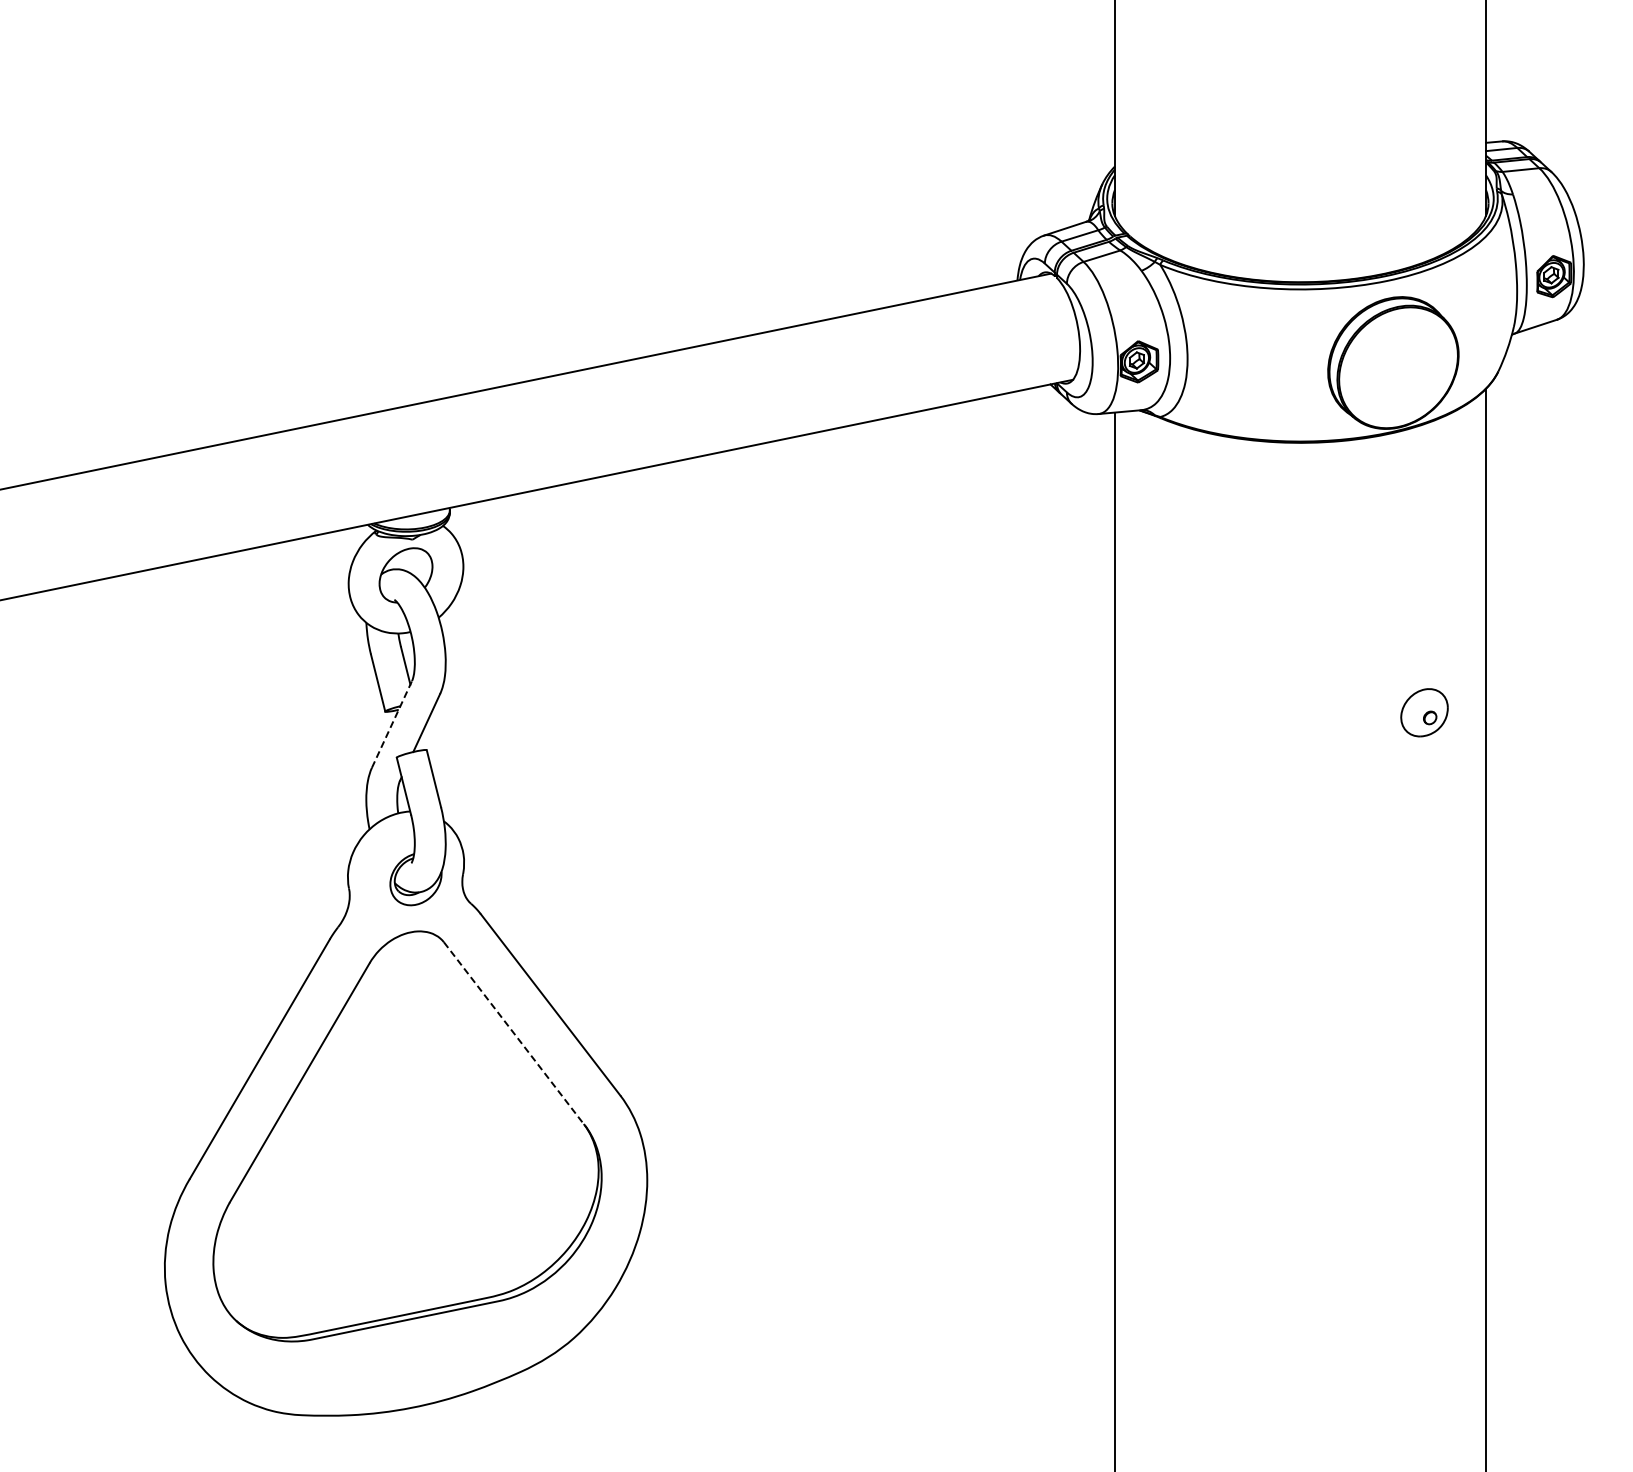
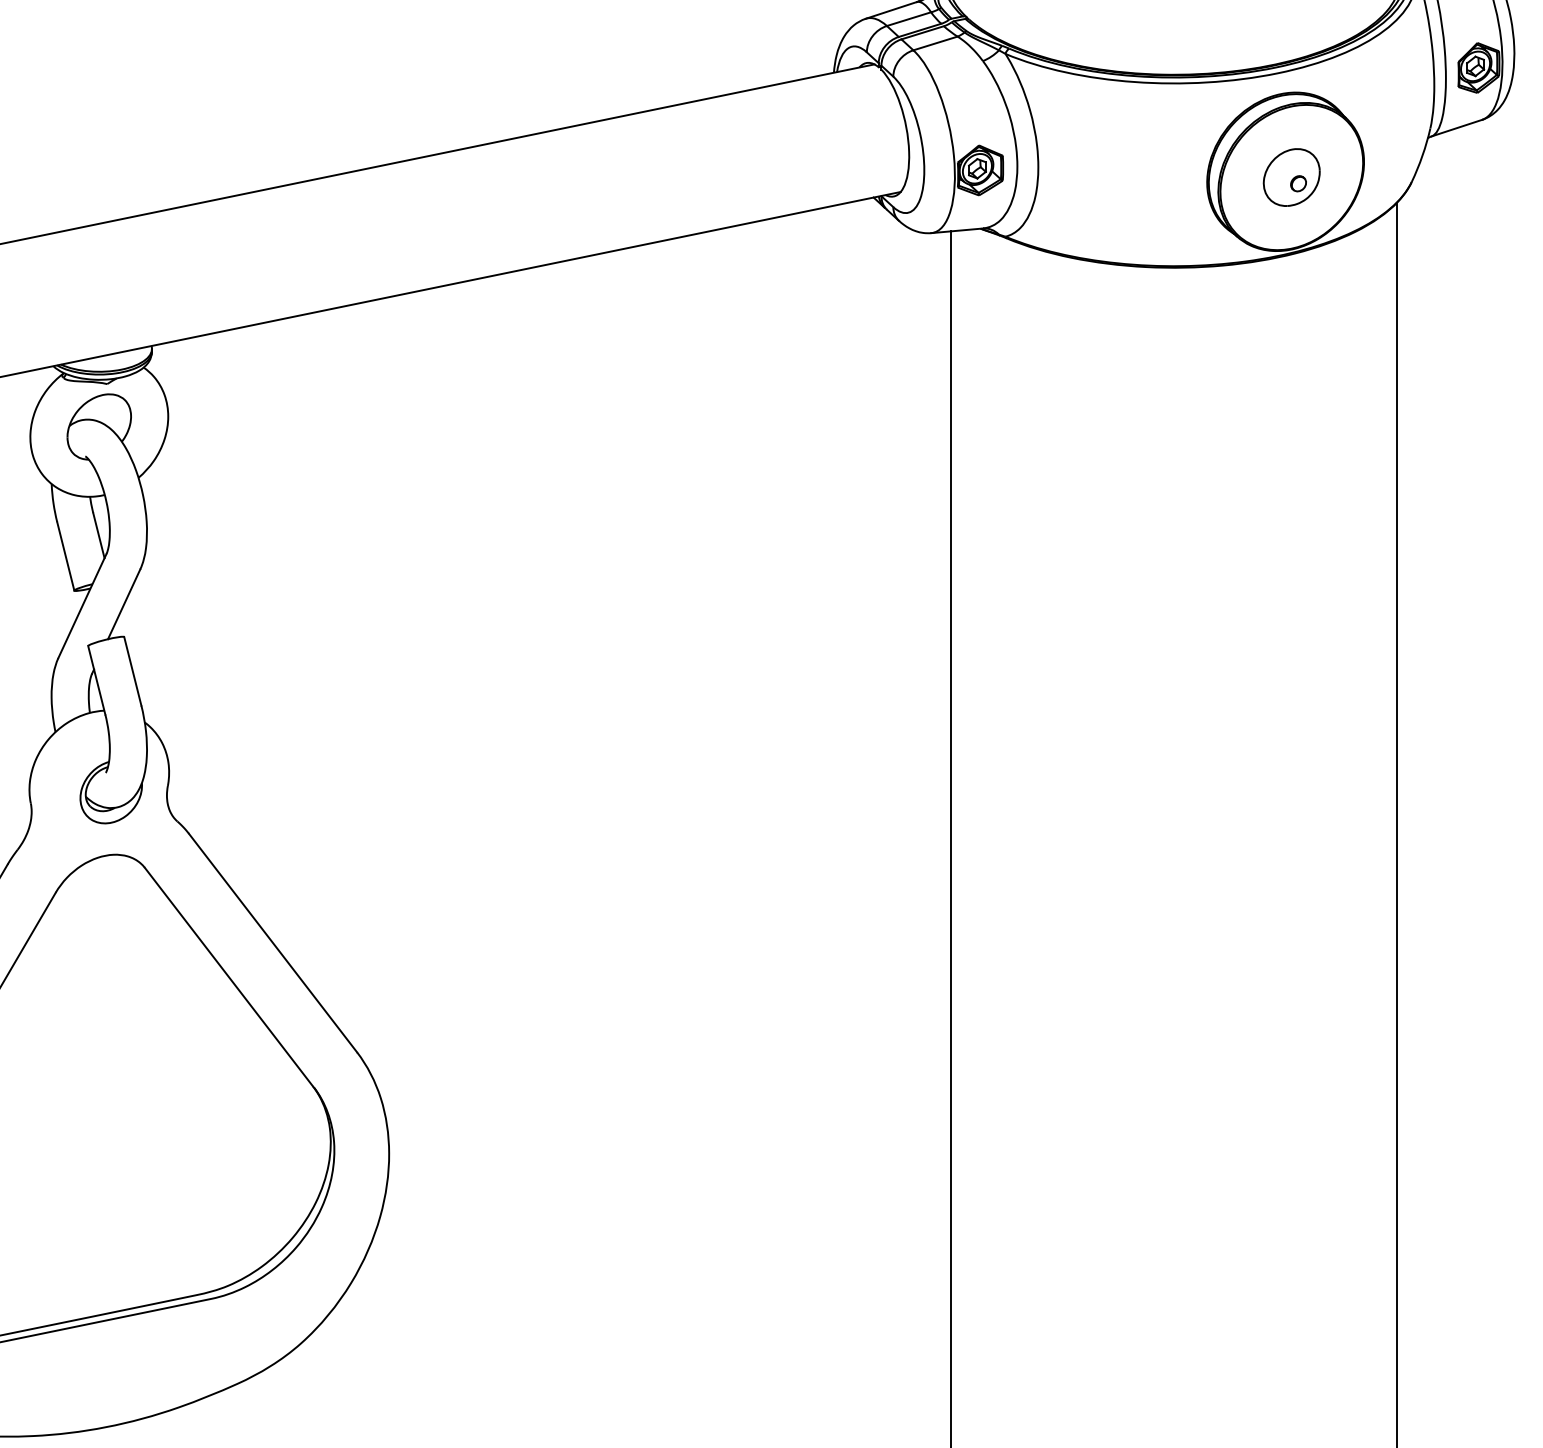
part: (1424, 712) -> (1291, 177), moved
line: (392, 724) -> (83, 606), dashed -> solid
line: (513, 1033) -> (228, 977), dashed -> solid

